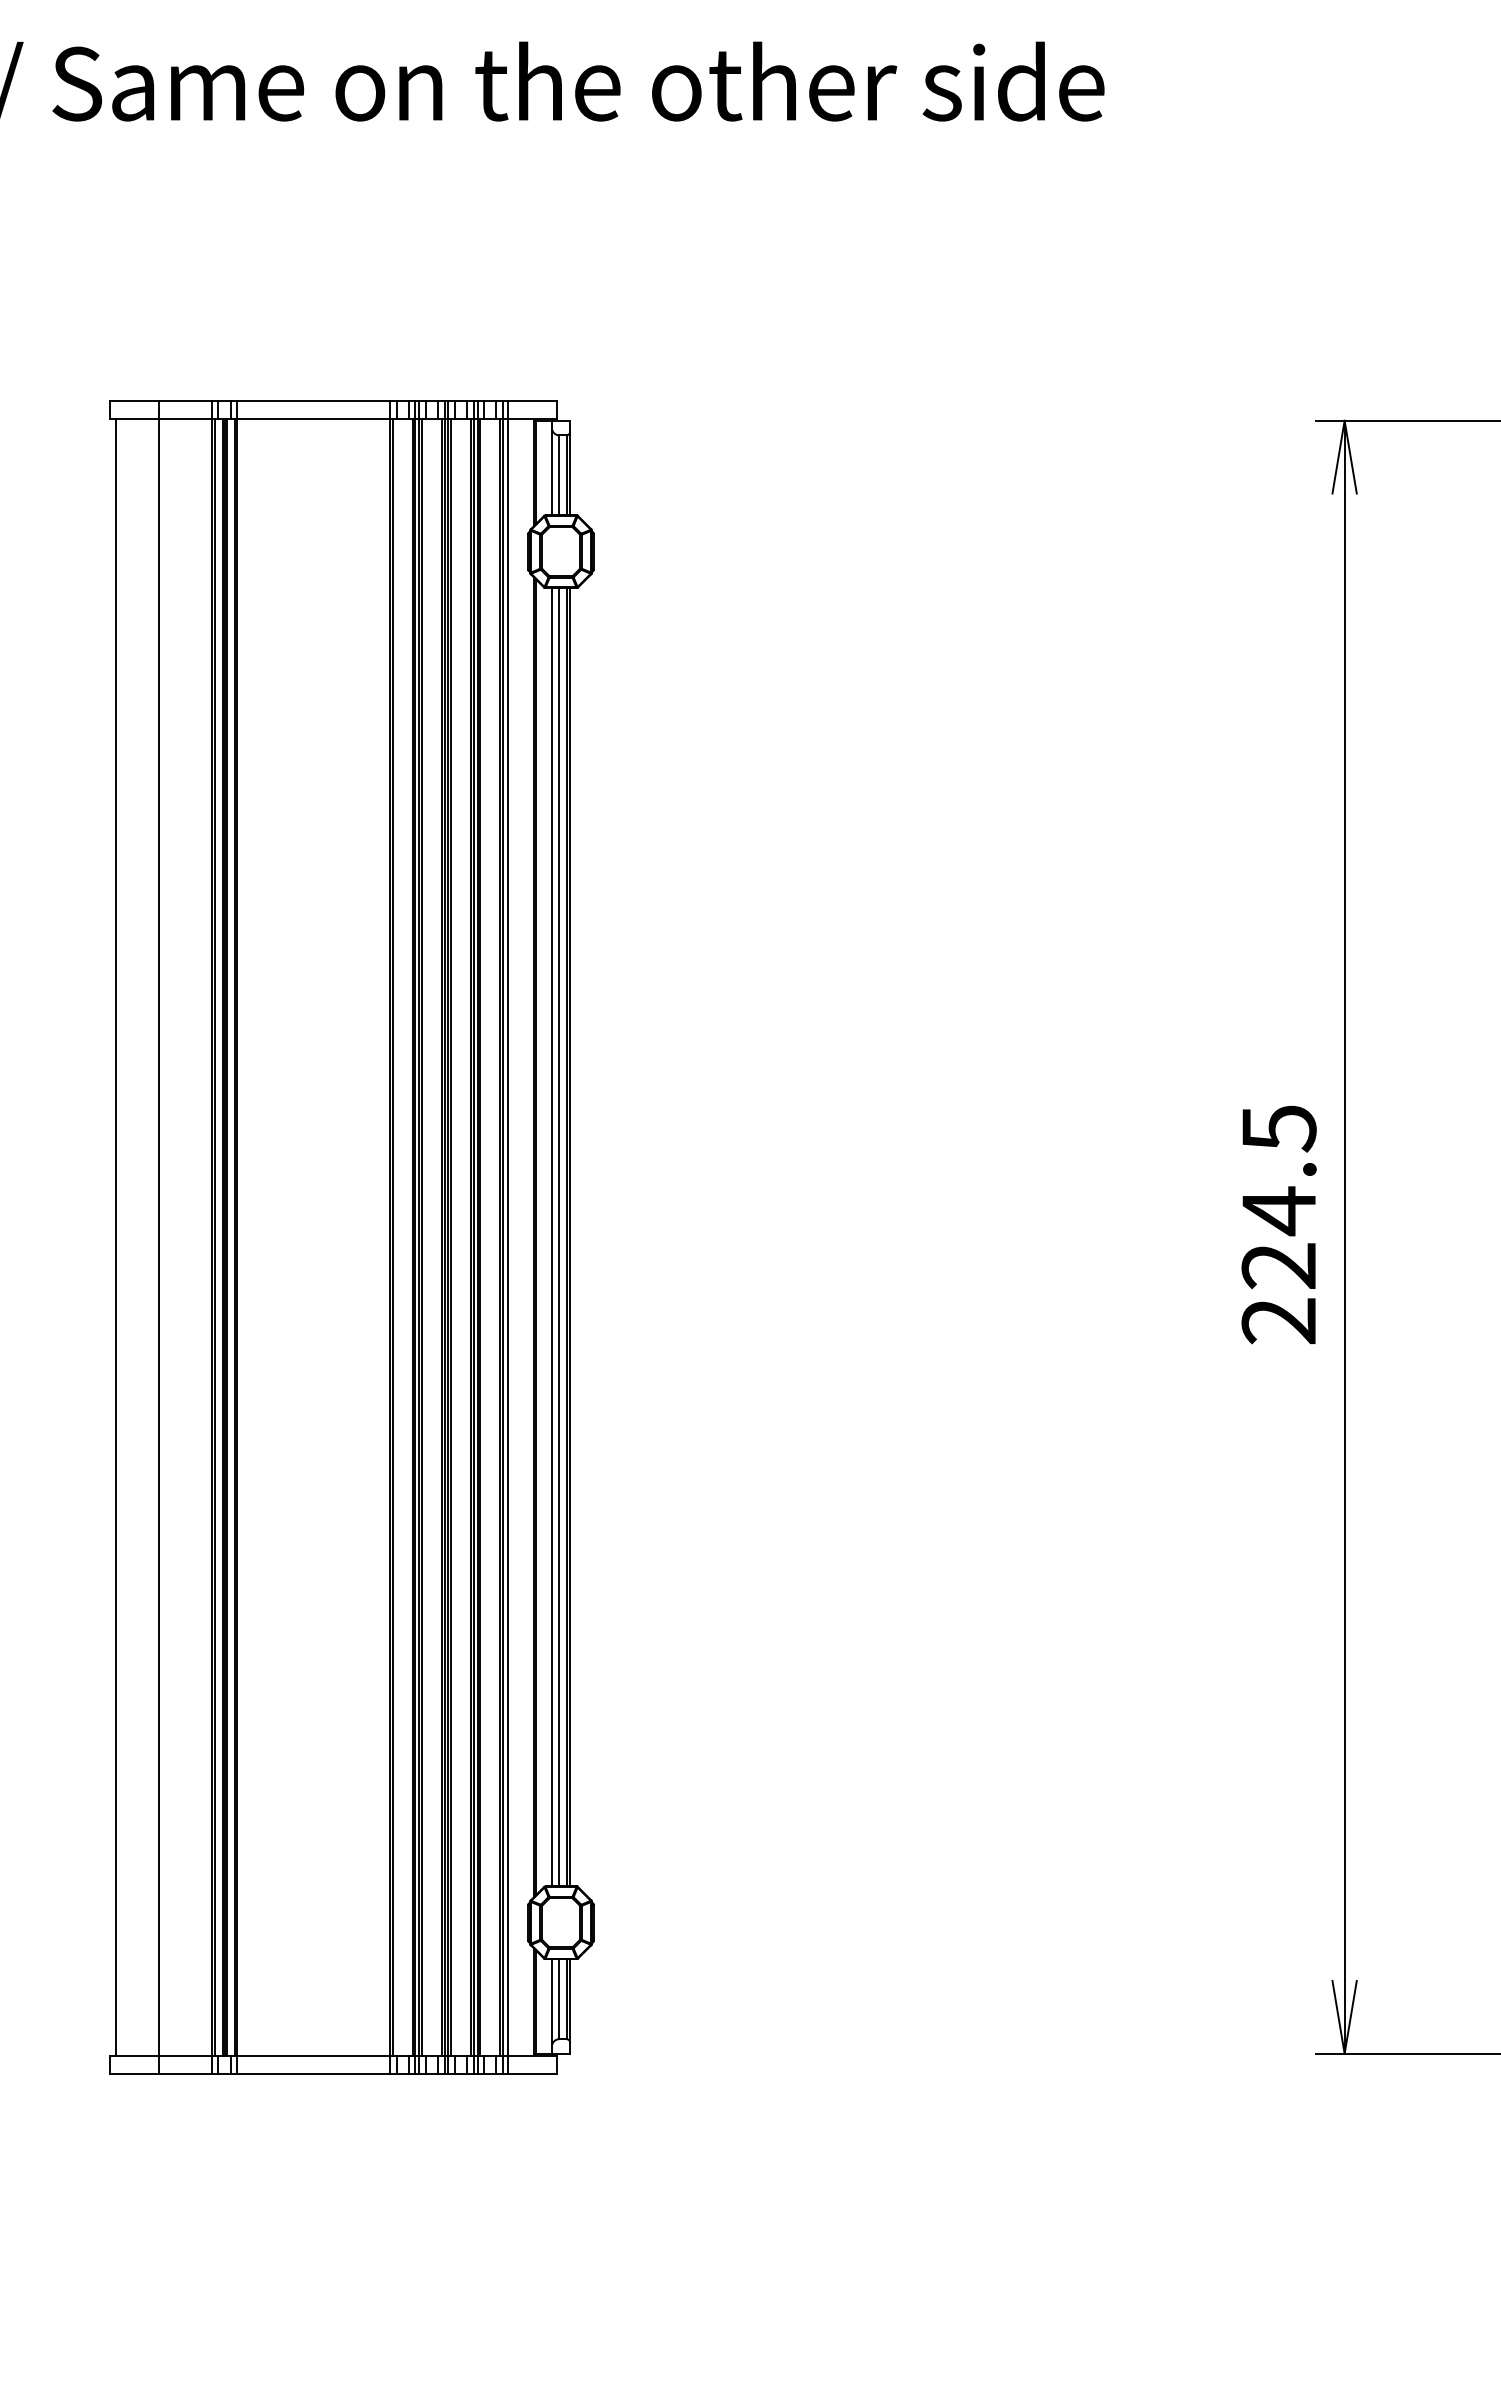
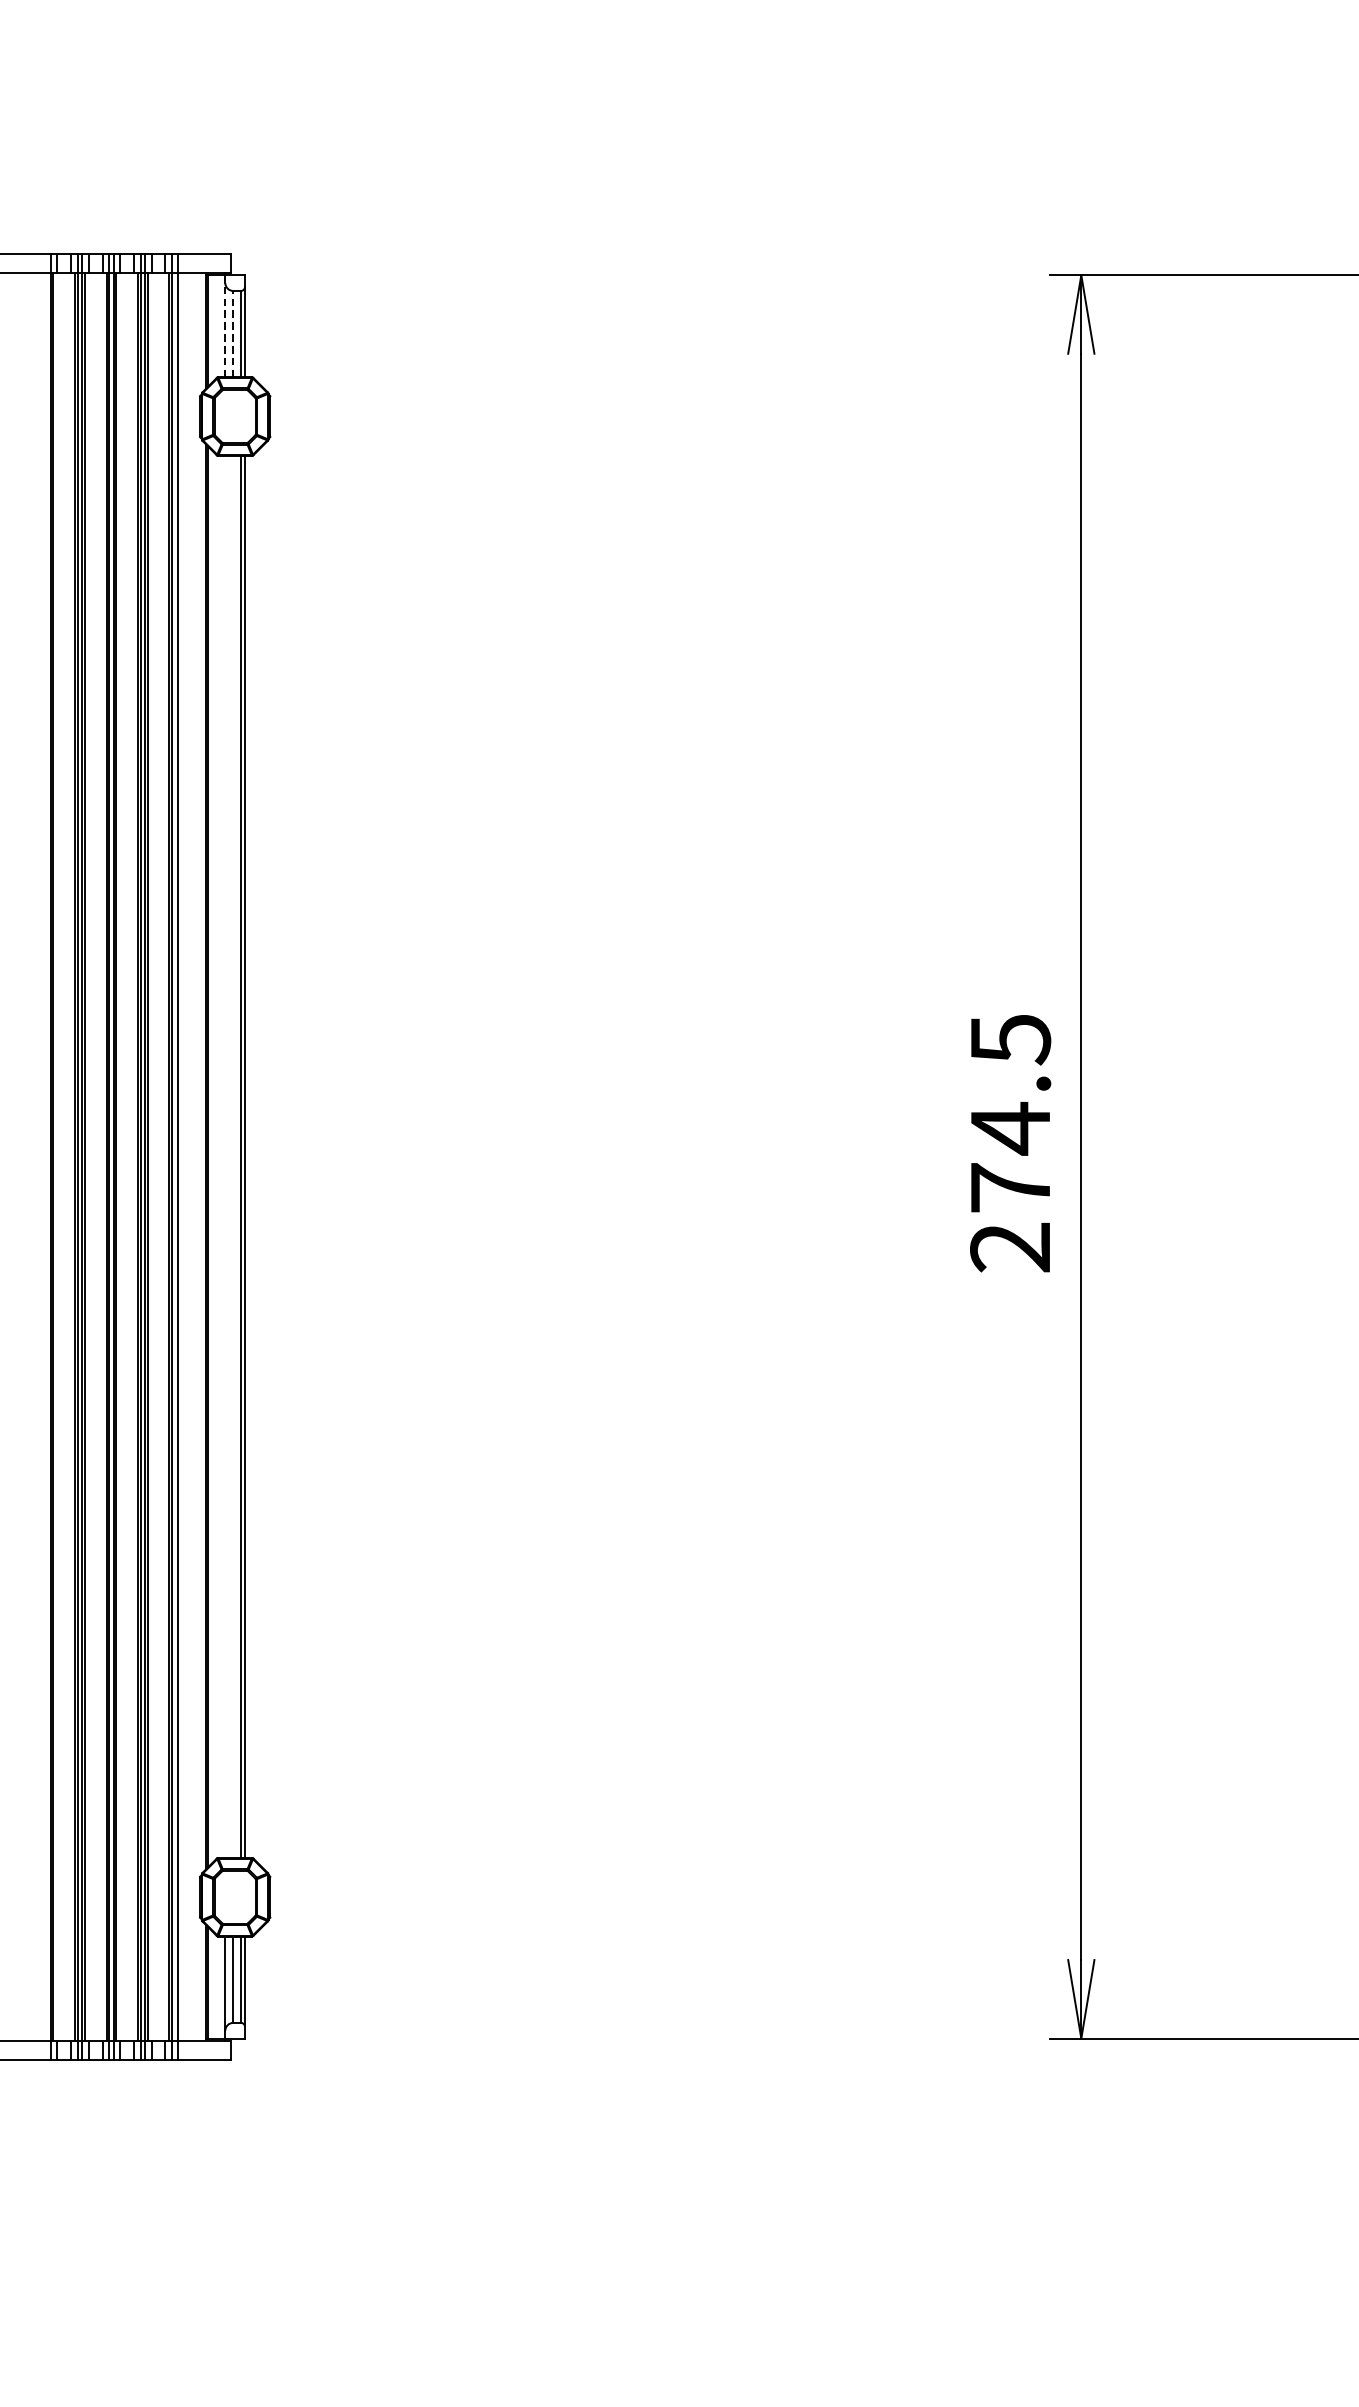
line: (551, 471) -> (224, 329), solid -> dashed
line: (559, 474) -> (233, 333), solid -> dashed
line: (551, 1237) -> (224, 1157), removed
line: (559, 1237) -> (233, 1157), removed
text: (1278, 1266) -> (1009, 1188), 224.5 -> 274.5

